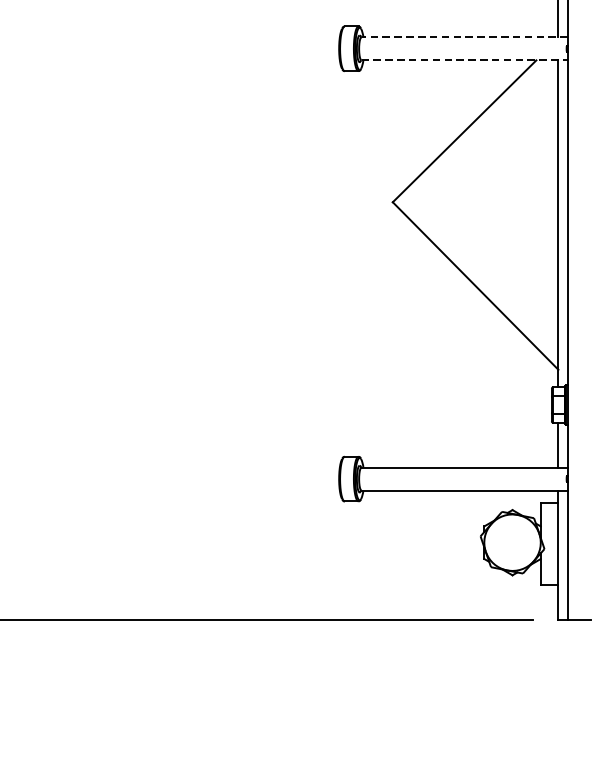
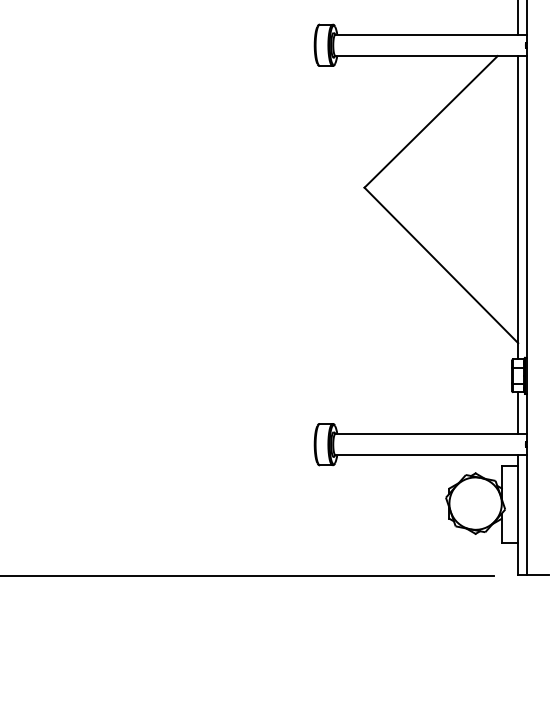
line: (464, 37) -> (431, 34), dashed -> solid
line: (464, 60) -> (431, 56), dashed -> solid

